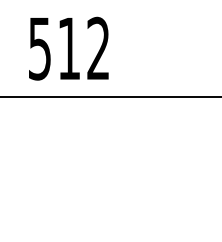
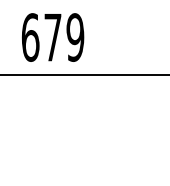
text: (68, 48) -> (52, 37), 512 -> 679

